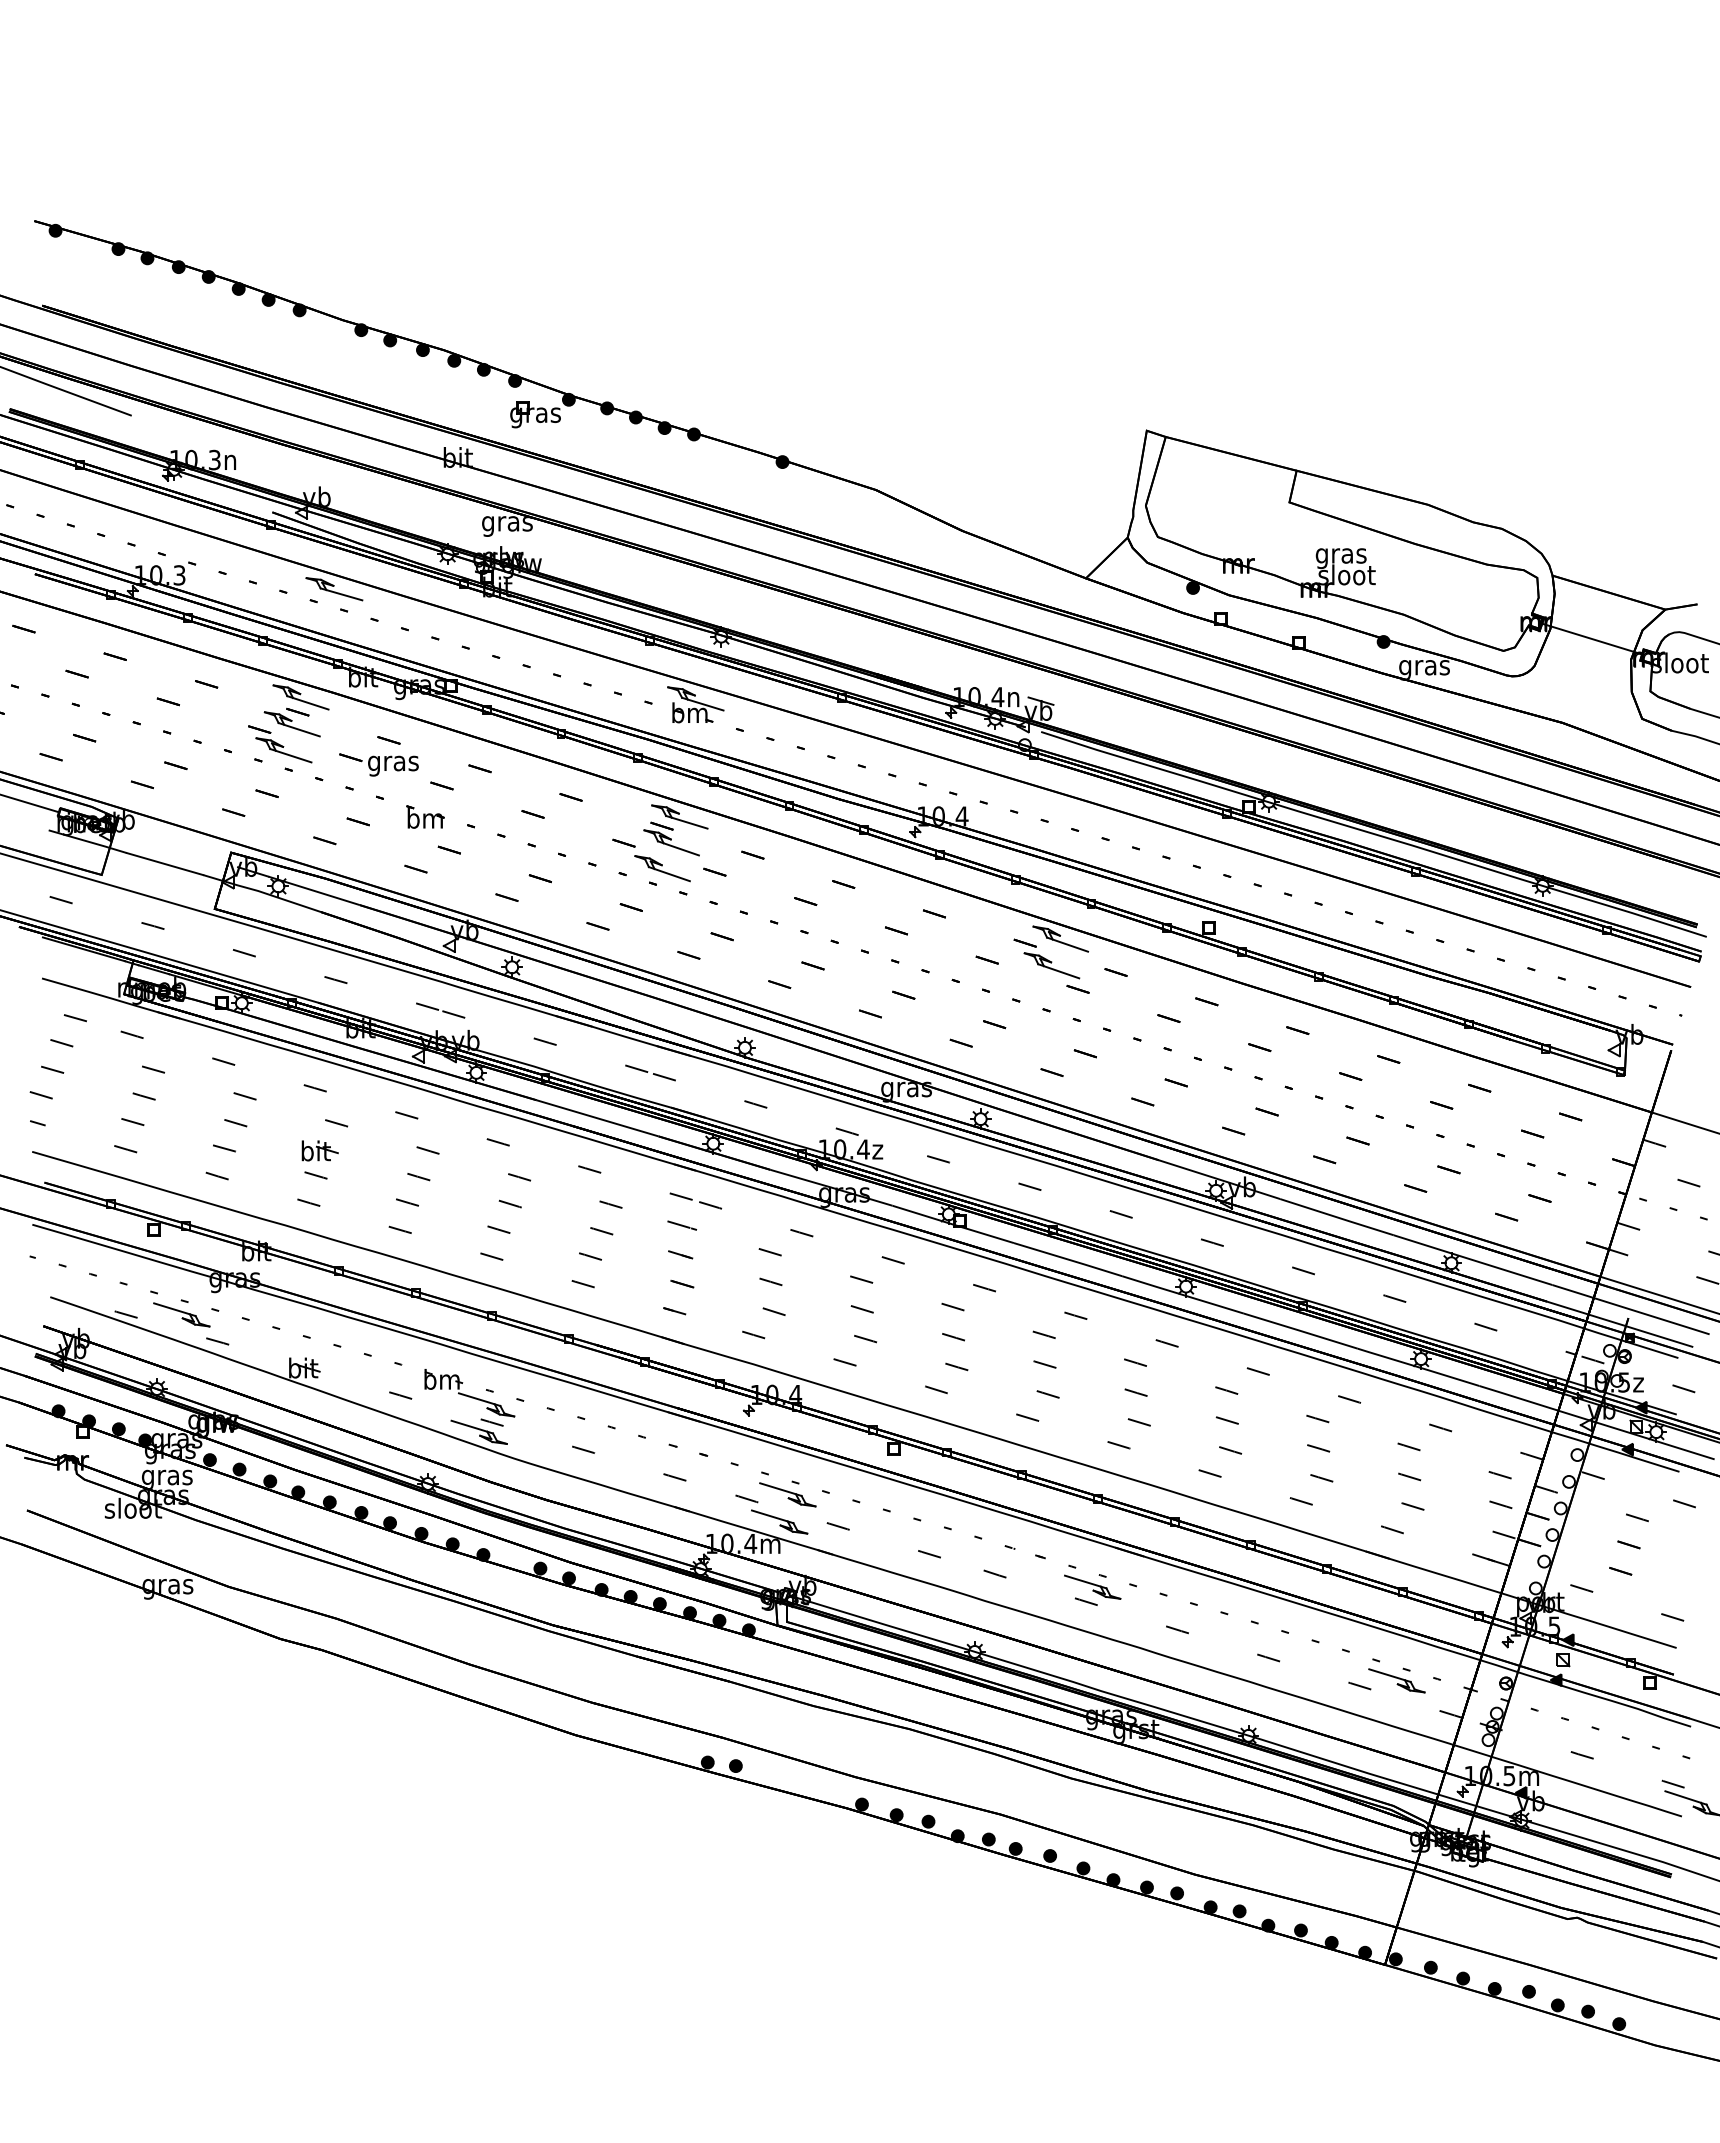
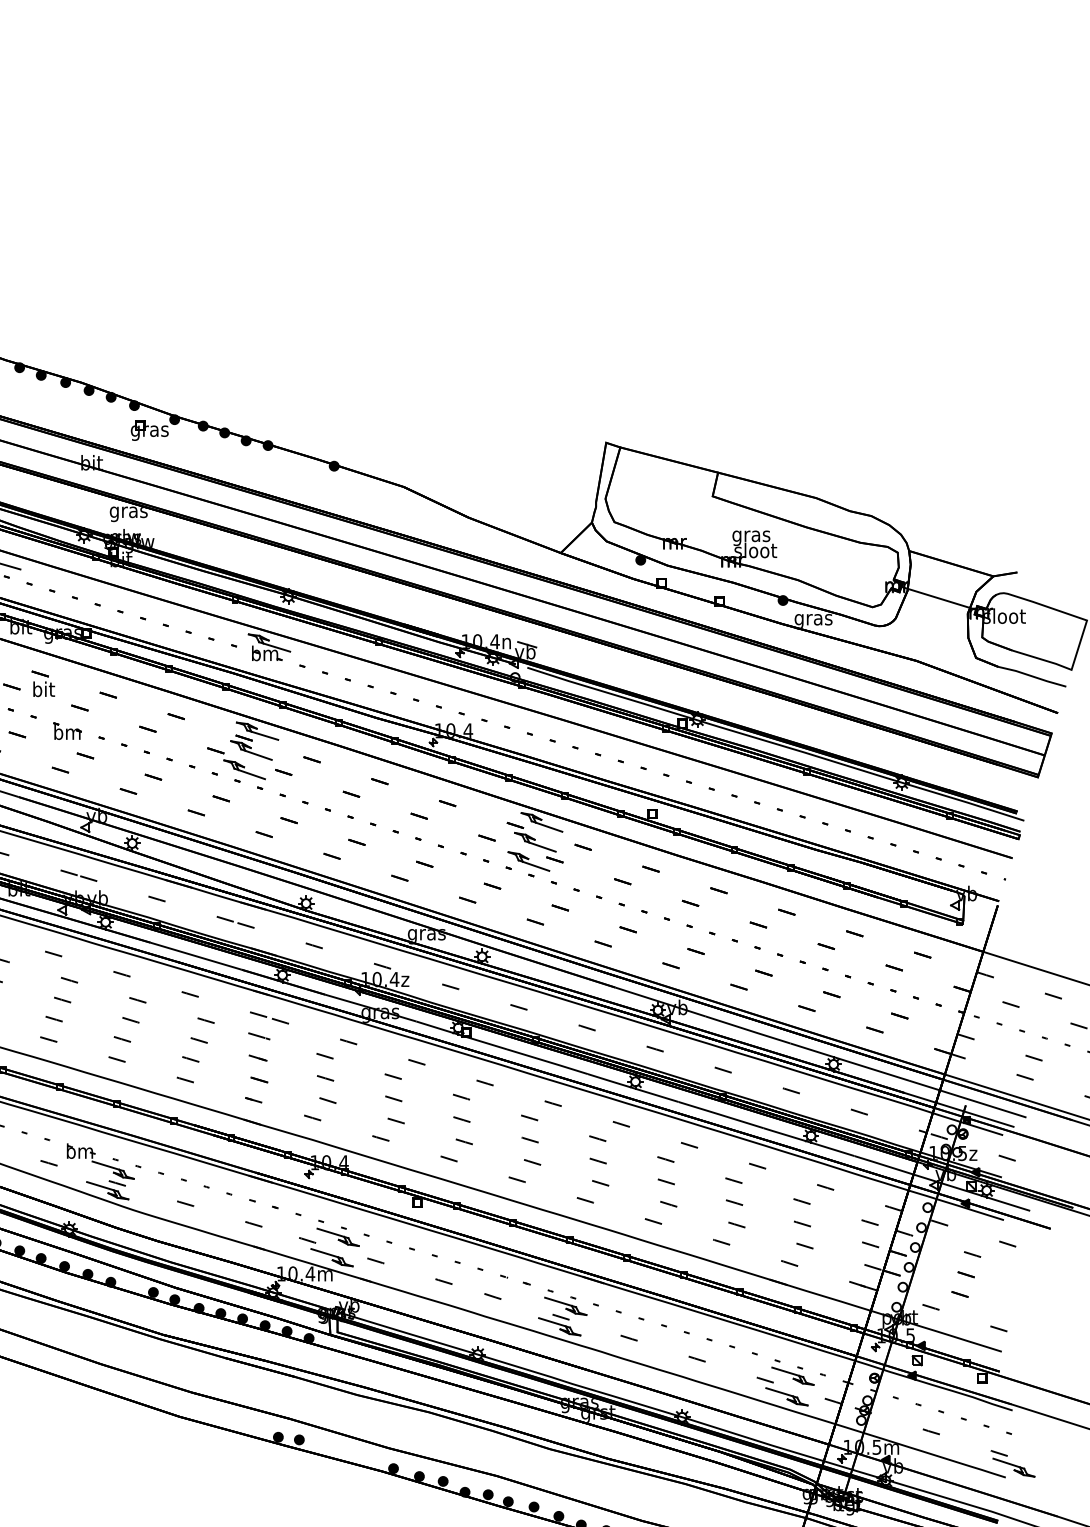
text: (393, 763) -> (43, 691), gras -> bit
part: (1043, 991) -> (529, 861), added
part: (1084, 1614) -> (559, 1326), added
part: (1388, 1707) -> (786, 1396), added

